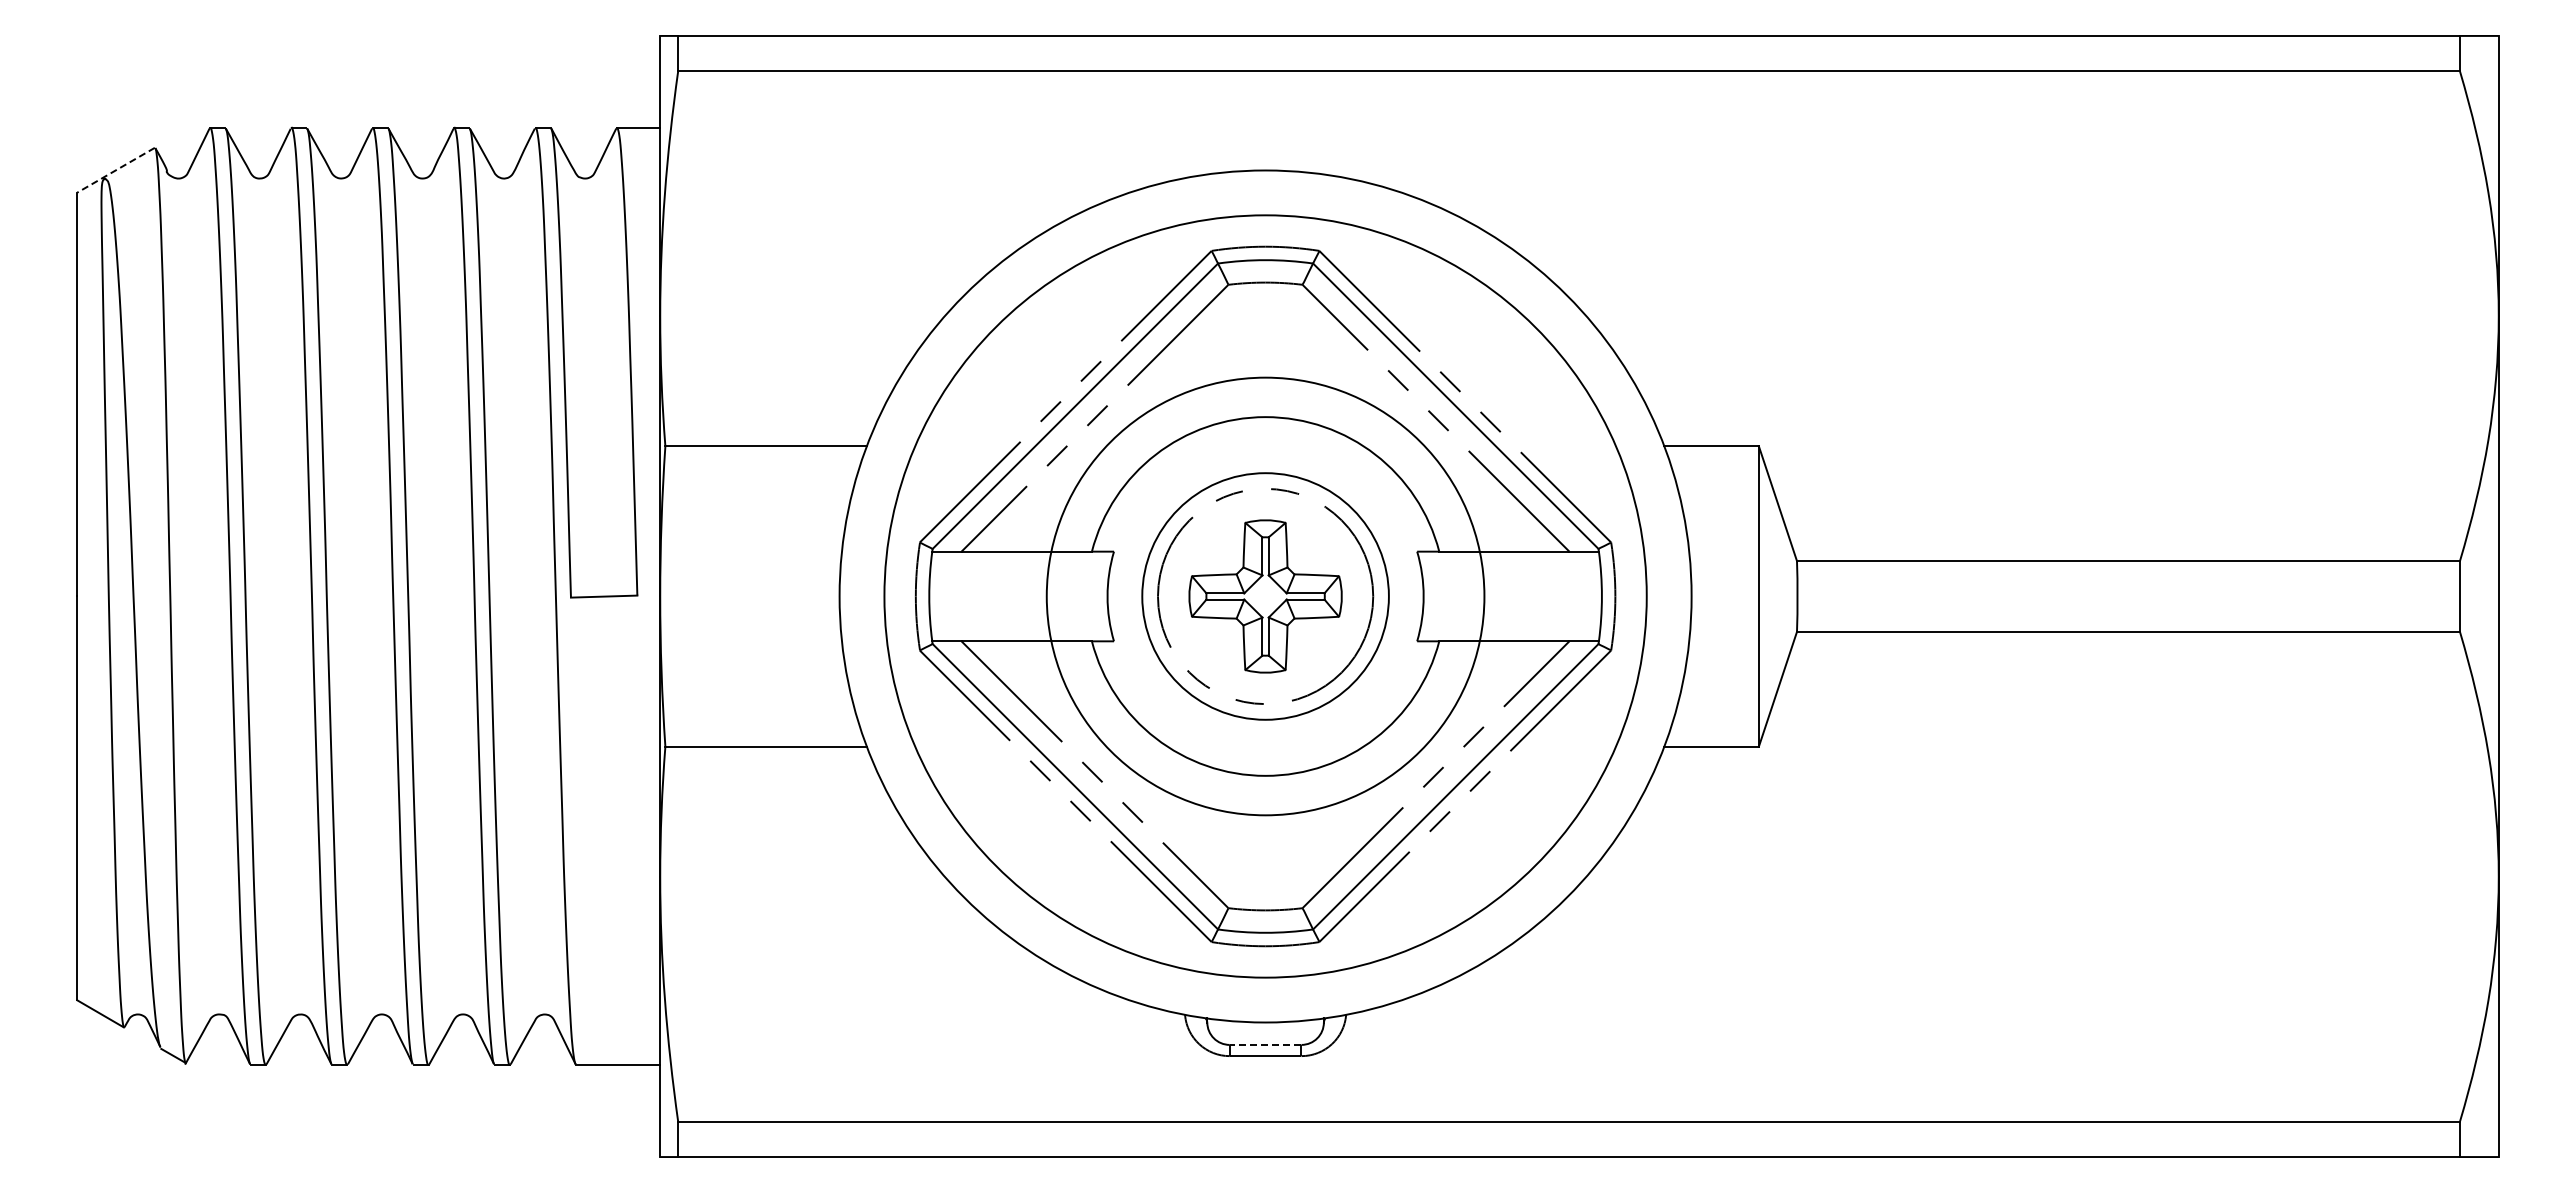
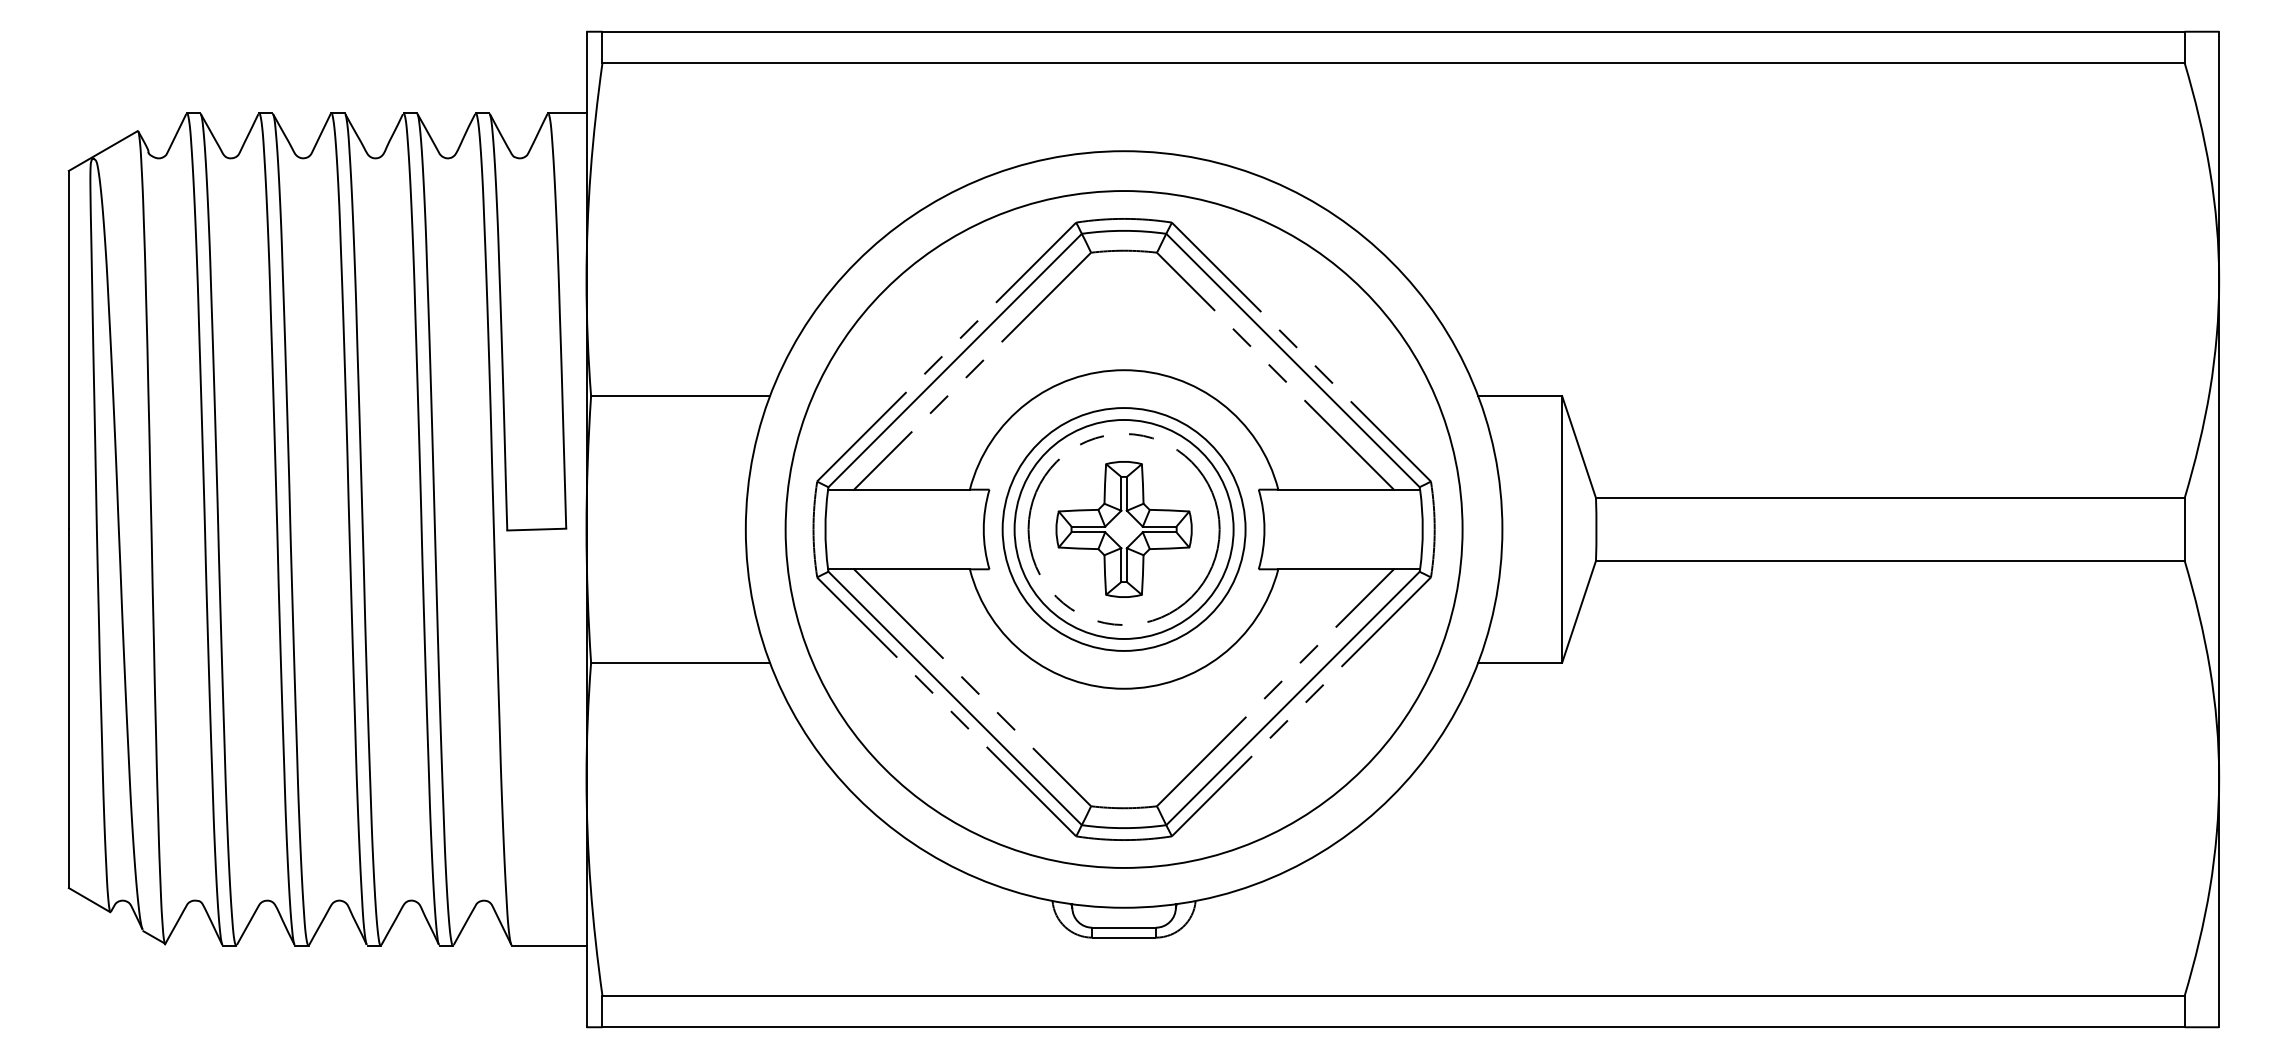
line: (116, 170) -> (103, 151), dashed -> solid
circle: (1265, 596) -> (1124, 529), size x0.62
line: (1265, 1044) -> (1124, 927), dashed -> solid

